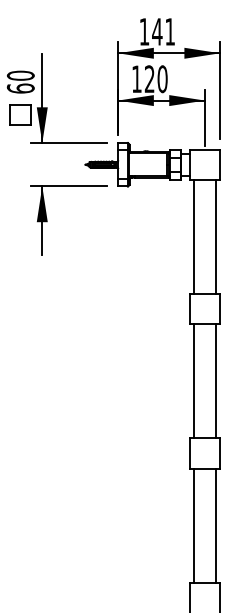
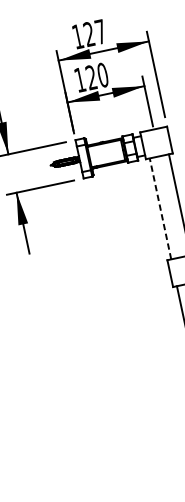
text: (163, 31) -> (94, 32), 141 -> 127
line: (194, 236) -> (160, 208), solid -> dashed

